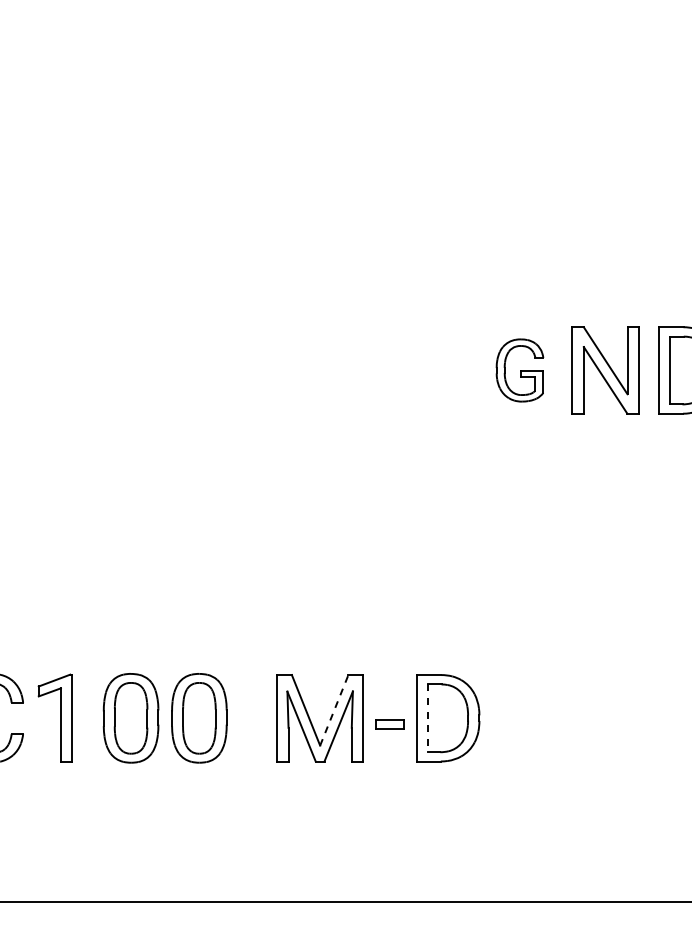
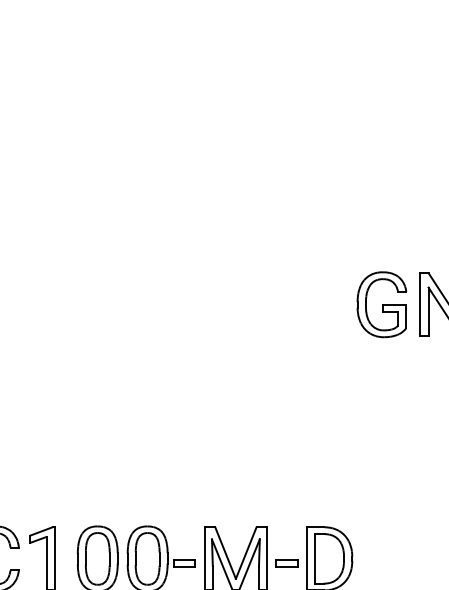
part: (519, 370) -> (381, 304), size x1.43
line: (334, 709) -> (246, 552), dashed -> solid
line: (428, 718) -> (315, 559), dashed -> solid
part: (250, 724) -> (185, 563), added

